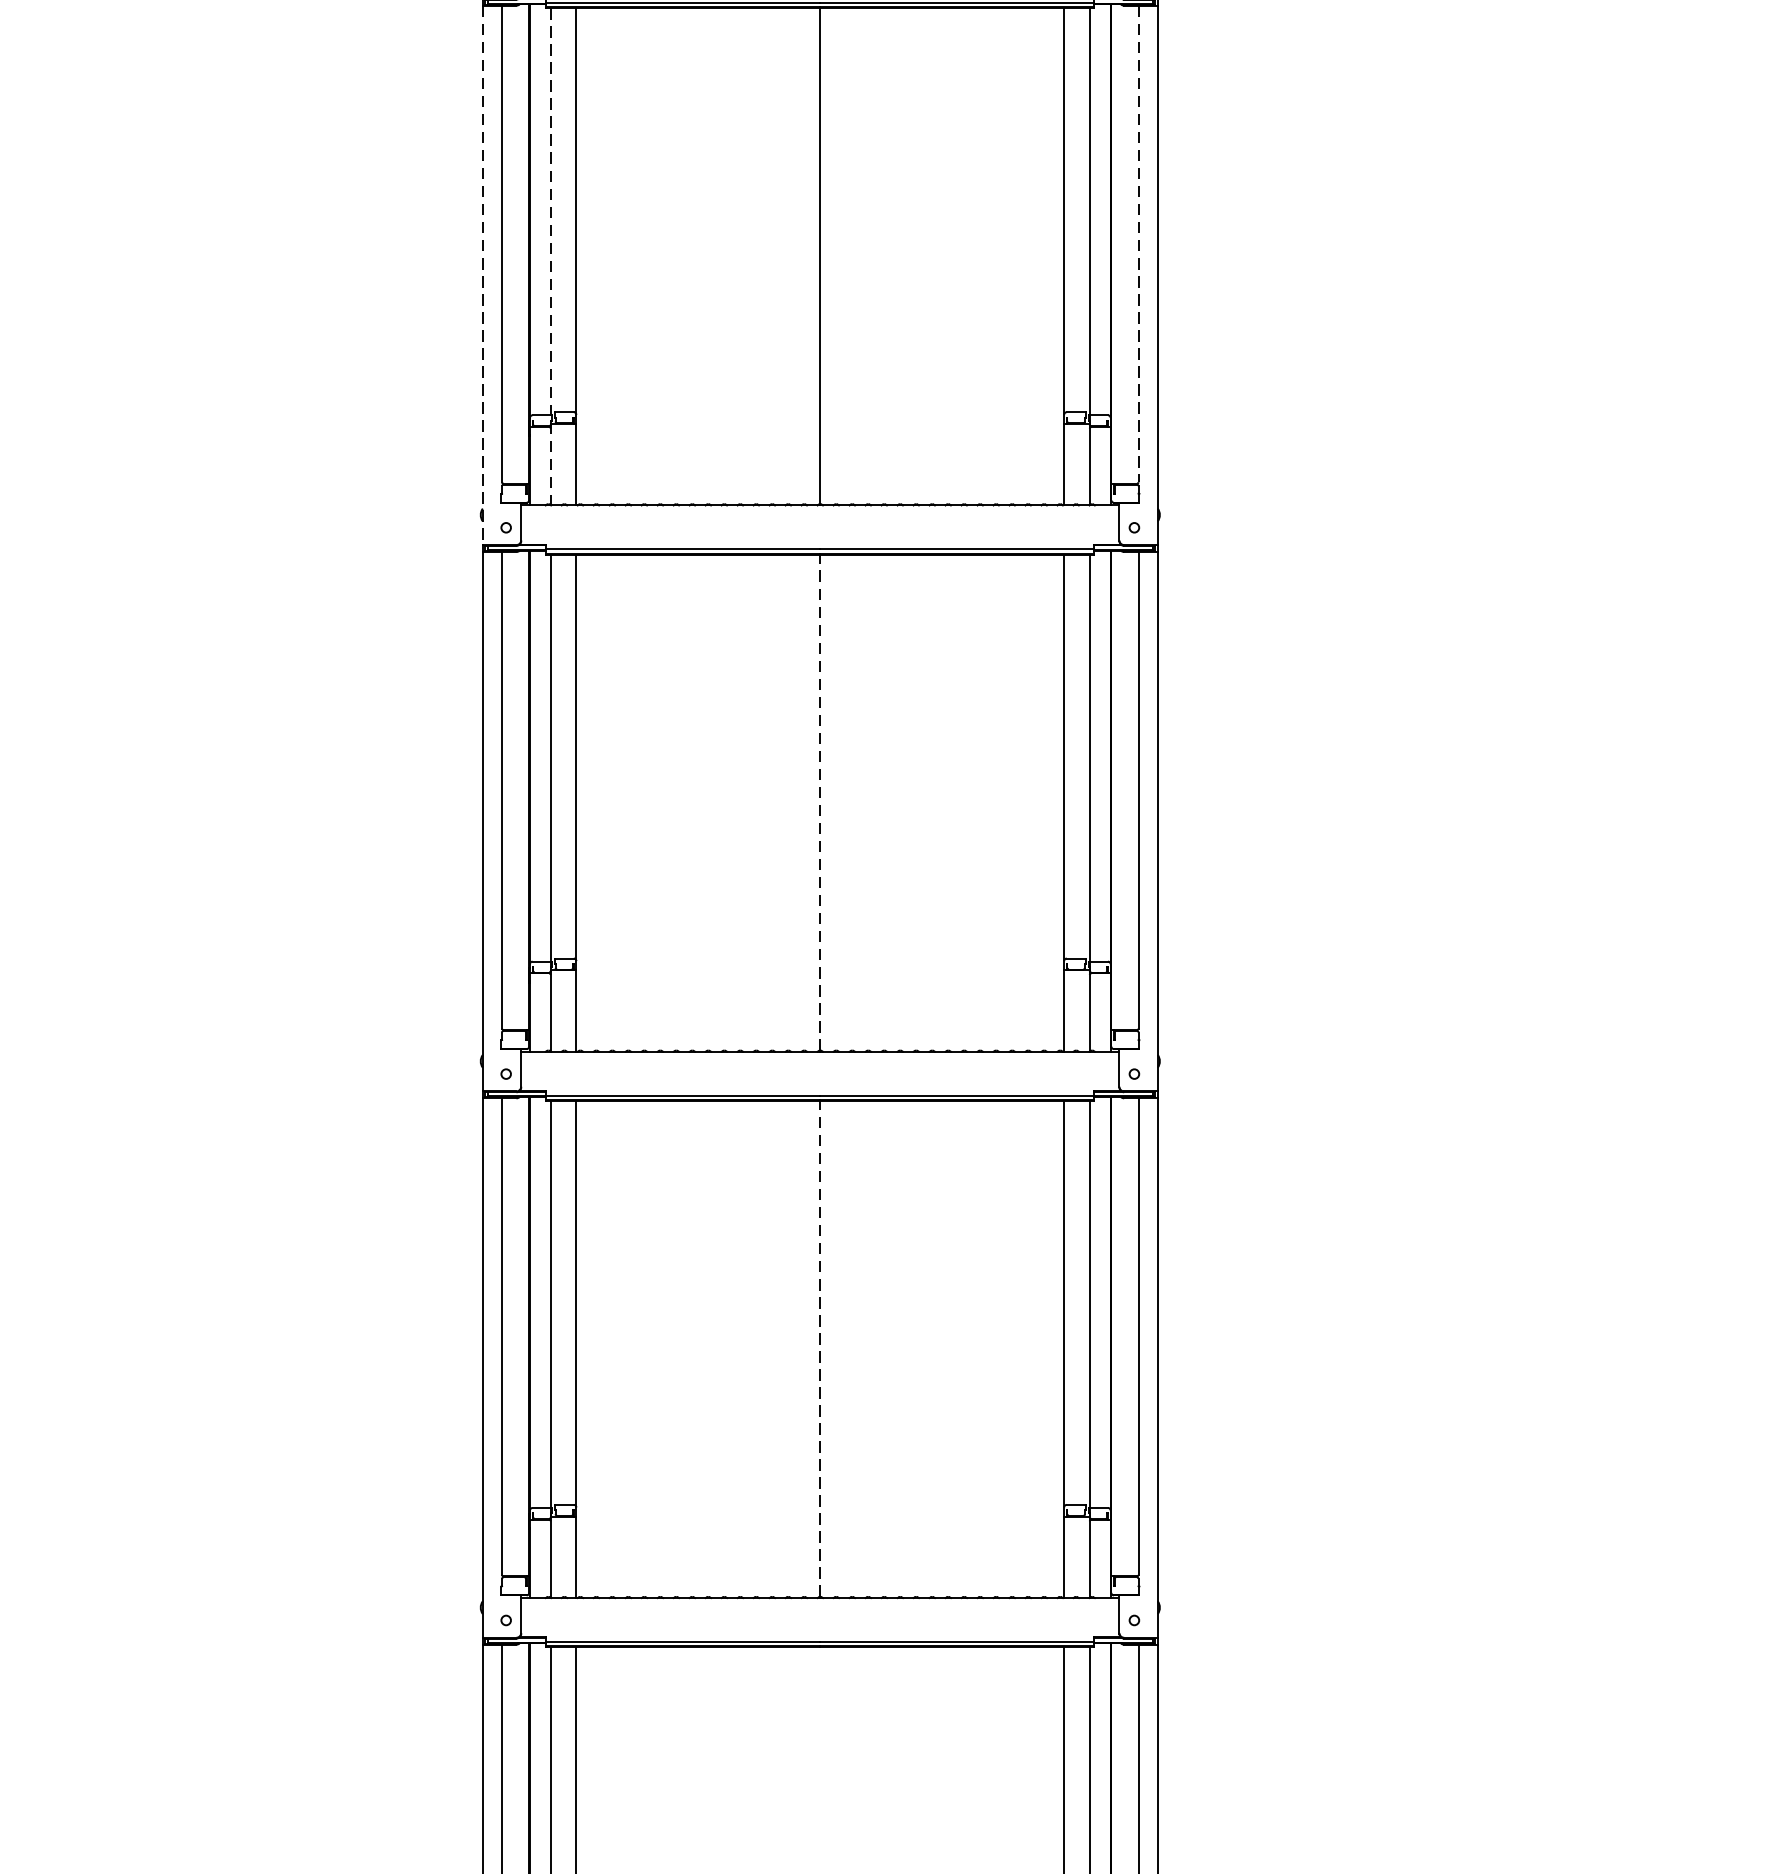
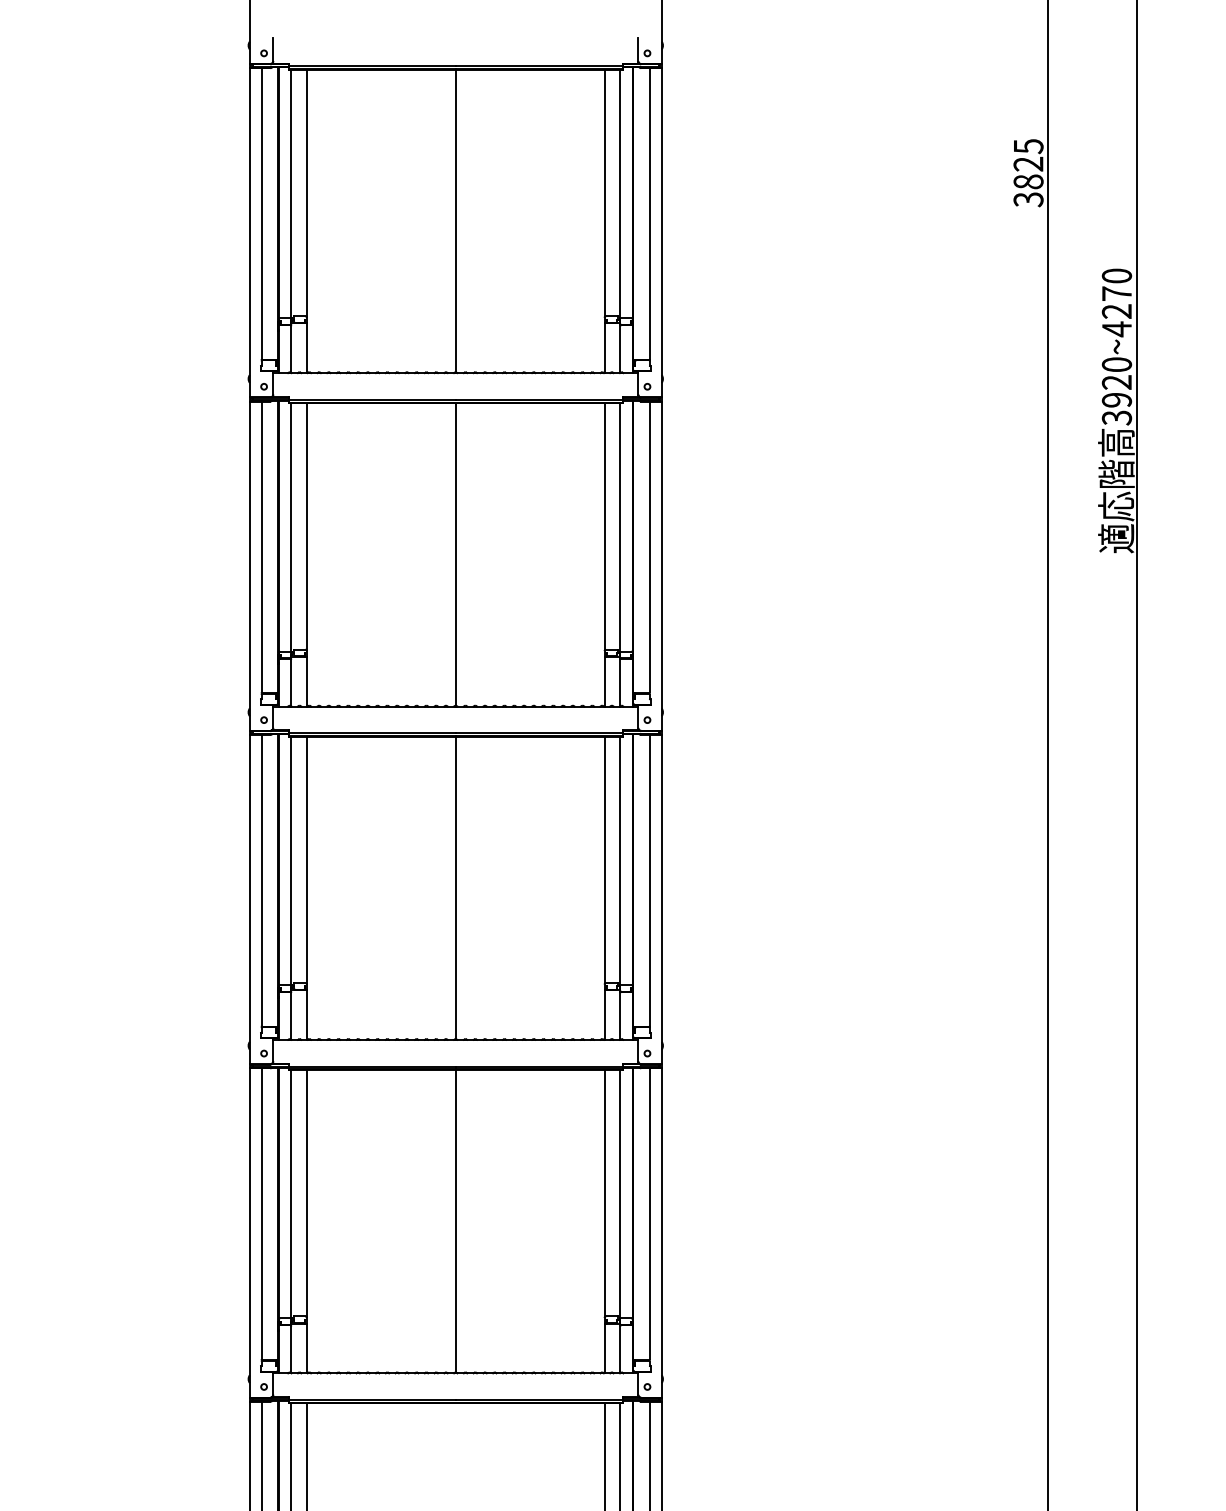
line: (1139, 244) -> (650, 547), dashed -> solid
line: (551, 256) -> (291, 554), dashed -> solid
line: (482, 275) -> (249, 566), dashed -> solid
line: (819, 802) -> (455, 887), dashed -> solid
line: (819, 1347) -> (455, 1220), dashed -> solid

